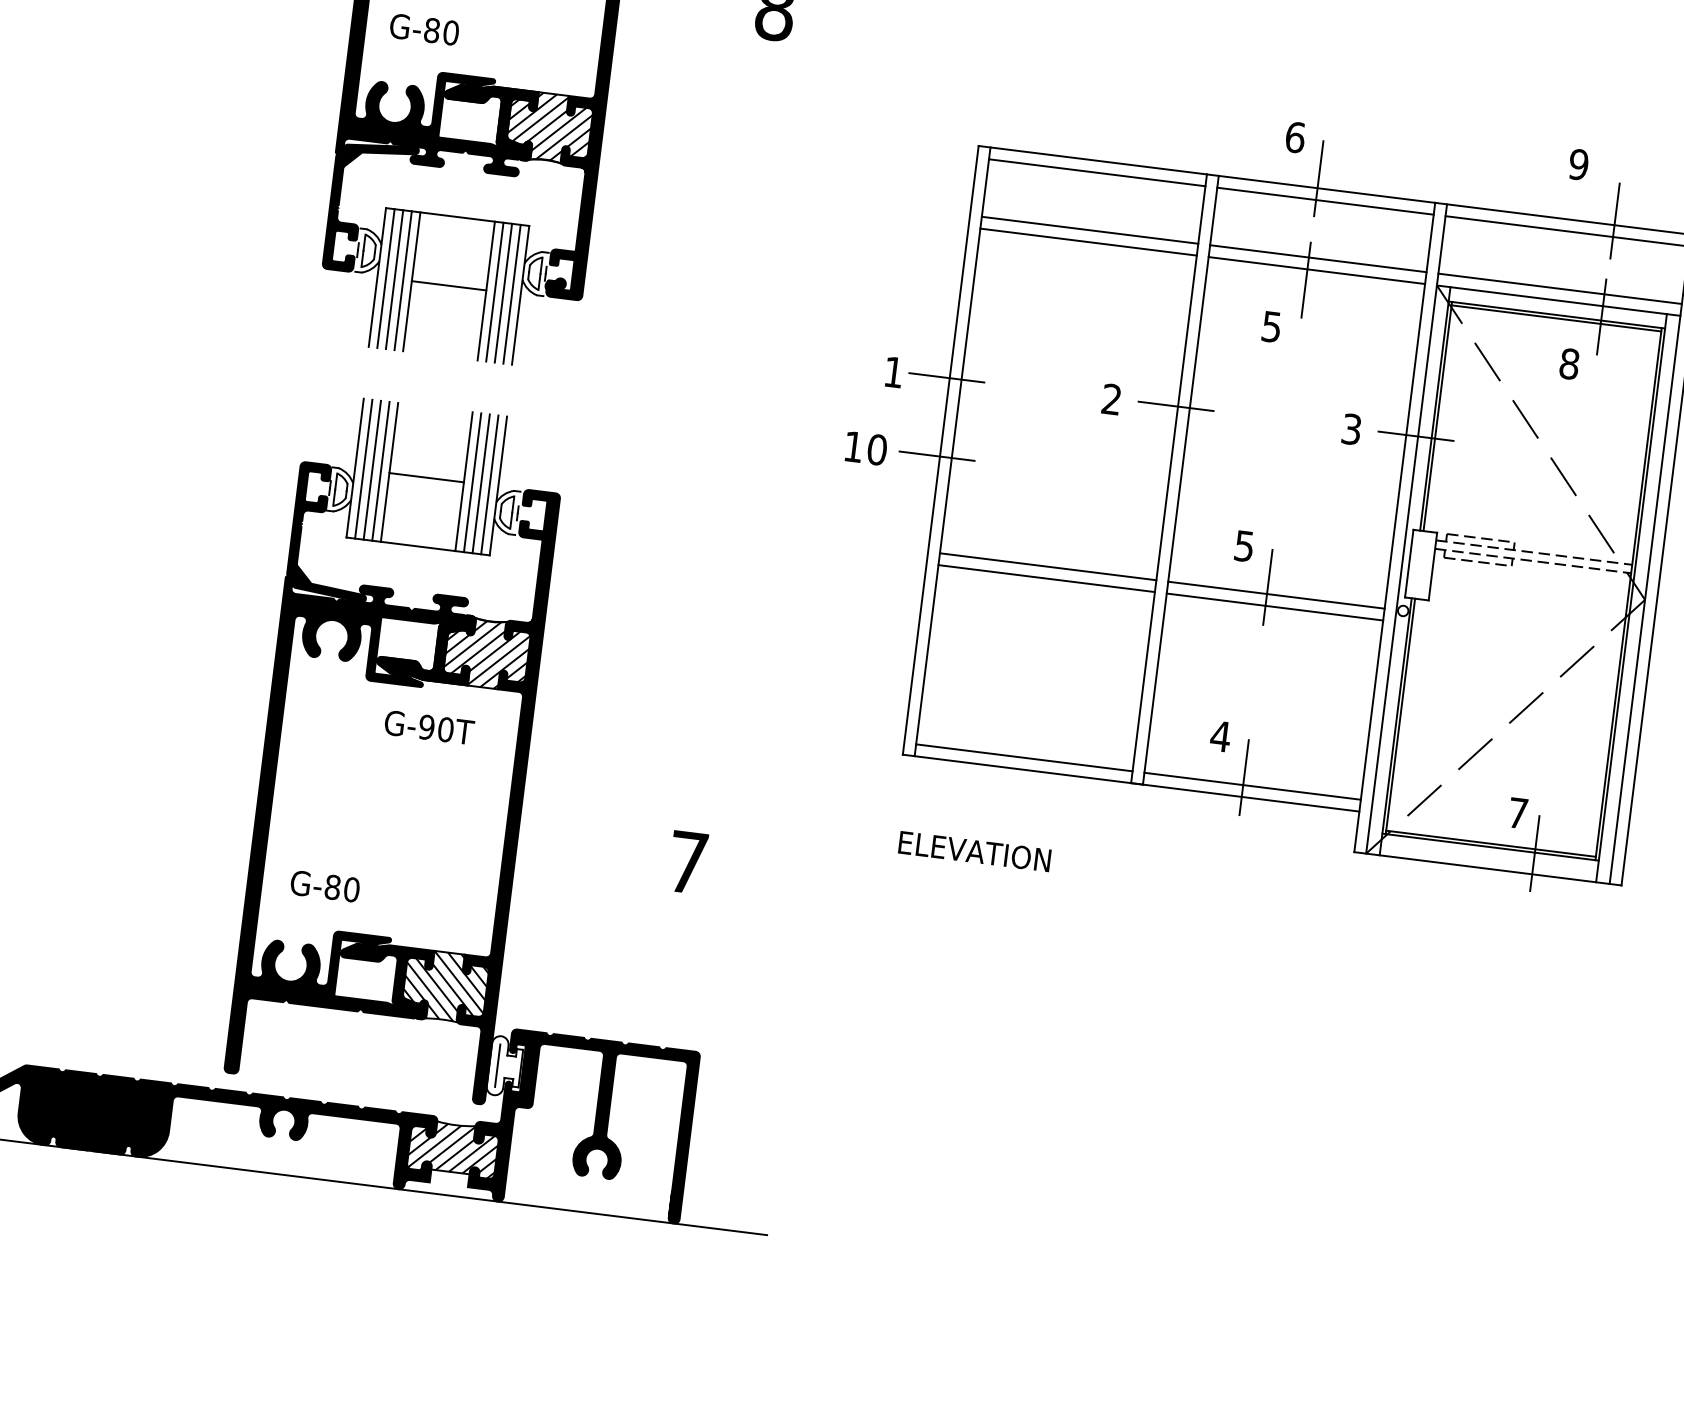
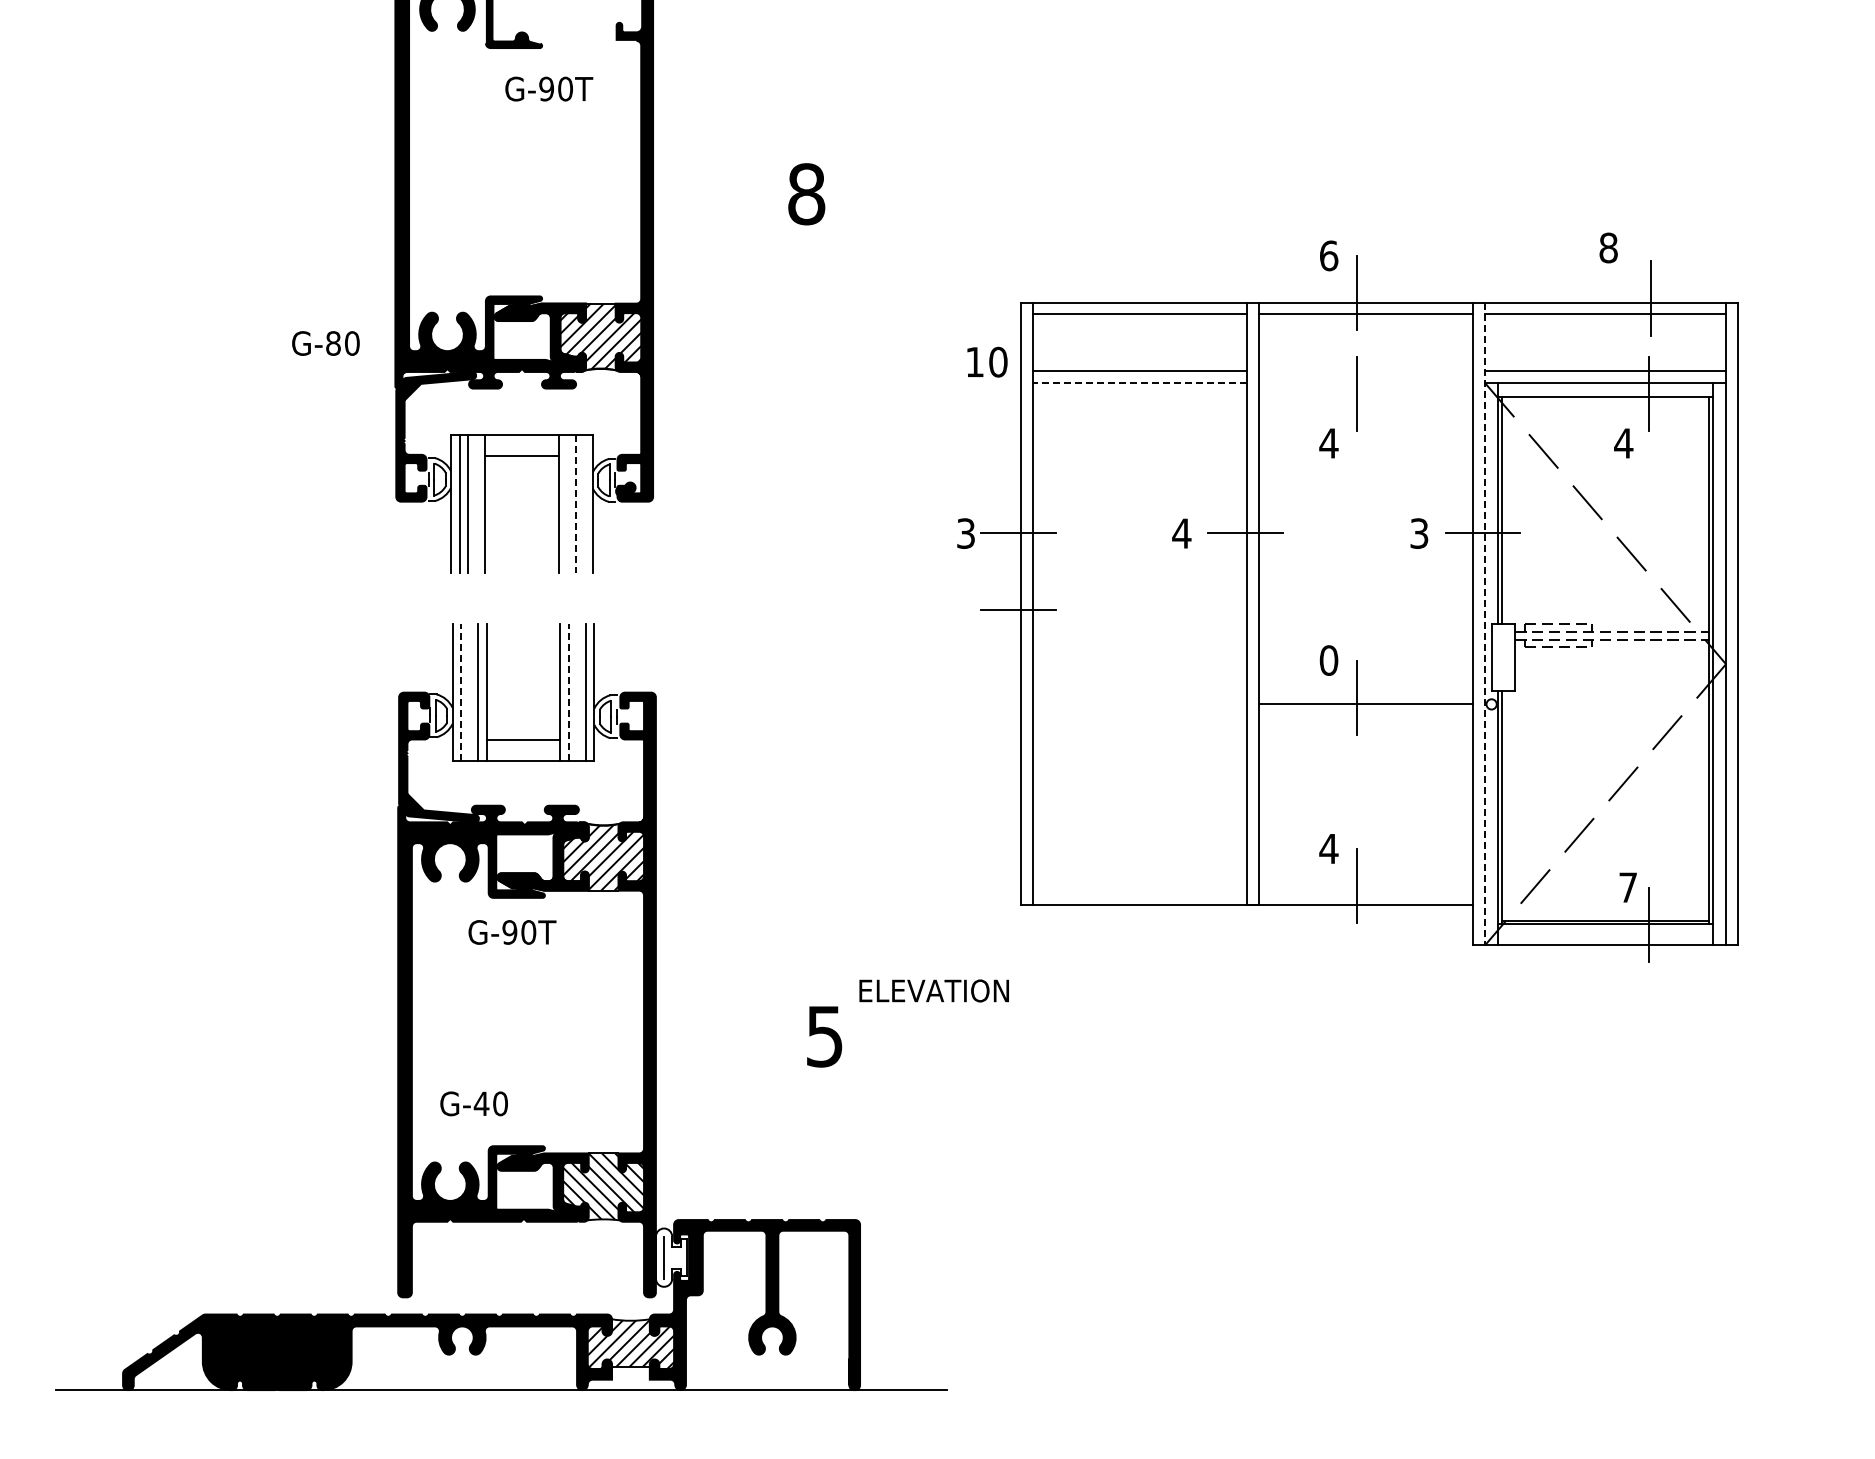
text: (424, 29) -> (325, 343), moved
text: (1578, 164) -> (1608, 247), 9 -> 8
line: (1087, 242) -> (1139, 383), solid -> dashed
line: (1318, 258) -> (1366, 371), removed
line: (1317, 271) -> (1366, 383), removed
line: (403, 280) -> (476, 503), removed
line: (448, 286) -> (521, 456), moved
line: (495, 291) -> (567, 503), removed
line: (503, 292) -> (575, 503), solid -> dashed
line: (512, 293) -> (584, 503), removed
line: (1556, 318) -> (1605, 400), removed
text: (1271, 326) -> (1328, 443), 5 -> 4
text: (1569, 364) -> (1623, 443), 8 -> 4
text: (893, 372) -> (965, 533), 1 -> 3
text: (1111, 399) -> (1181, 533), 2 -> 4
text: (866, 447) -> (987, 361), moved
line: (364, 469) -> (461, 692), solid -> dashed
line: (372, 470) -> (469, 692), removed
line: (426, 478) -> (523, 740), moved
line: (472, 482) -> (568, 692), solid -> dashed
line: (481, 483) -> (577, 692), removed
line: (1406, 529) -> (1484, 624), solid -> dashed
text: (1243, 546) -> (1328, 660), 5 -> 0
line: (1048, 566) -> (1140, 704), removed
line: (1047, 579) -> (1140, 716), removed
line: (1275, 607) -> (1366, 716), removed
text: (429, 727) -> (512, 932), moved
line: (1024, 757) -> (1140, 893), removed
line: (1253, 786) -> (1366, 893), removed
text: (974, 851) -> (933, 990), moved
text: (687, 862) -> (824, 1036), 7 -> 5
text: (332, 887) -> (481, 1103), G-80 -> G-40

